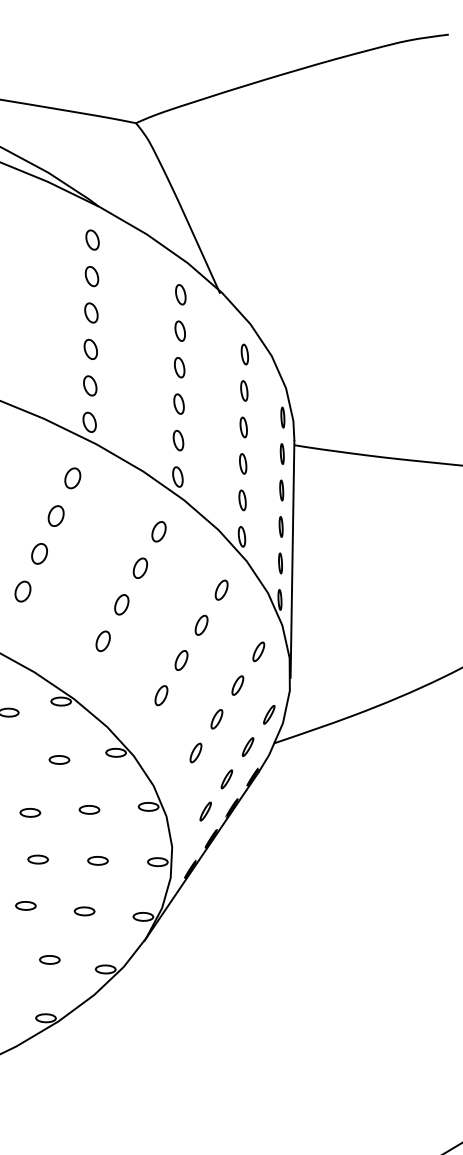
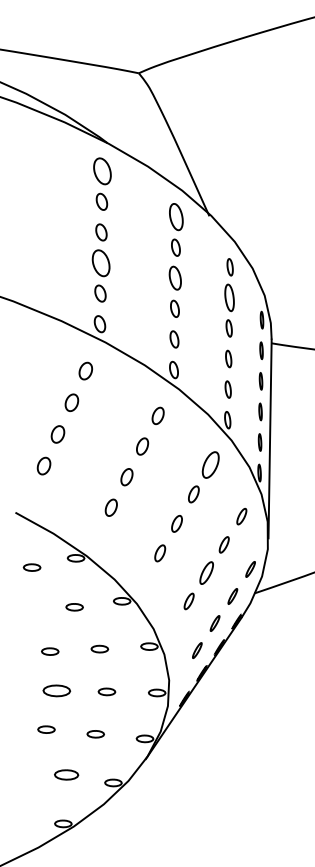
part: (92, 239) -> (102, 170), size x1.6
part: (180, 294) -> (176, 216), size x1.6
part: (90, 348) -> (100, 262), size x1.6
part: (179, 367) -> (175, 278), size x1.4
part: (244, 390) -> (229, 297), size x1.6
part: (221, 589) -> (210, 464), size x1.6
part: (216, 719) -> (206, 573), size x1.4
part: (37, 859) -> (56, 690), size x1.6
part: (49, 959) -> (66, 774), size x1.4

